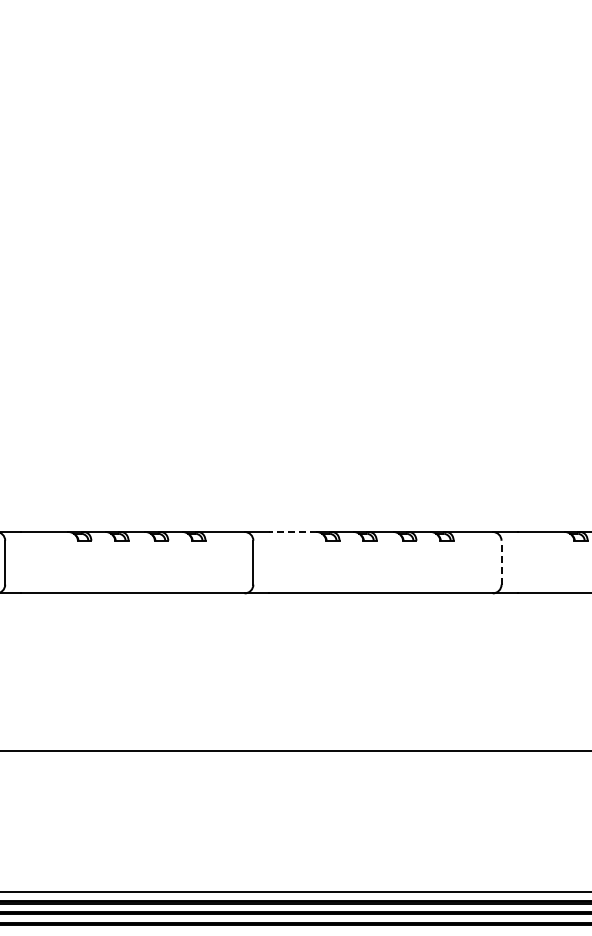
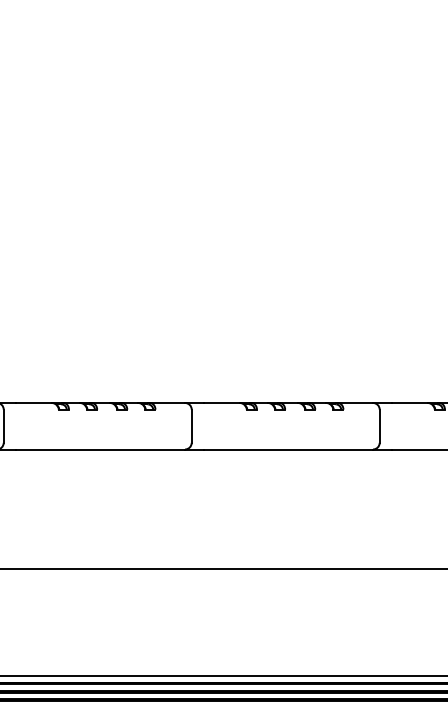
line: (293, 531) -> (222, 402), dashed -> solid
line: (501, 562) -> (379, 426), dashed -> solid

